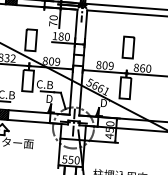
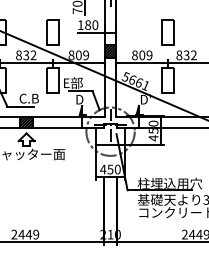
hatch: (78, 60) -> (110, 51), added
text: (144, 68) -> (189, 55), 860 -> 832
text: (44, 84) -> (72, 83), C.B -> E部
text: (65, 159) -> (103, 169), 550 -> 450

